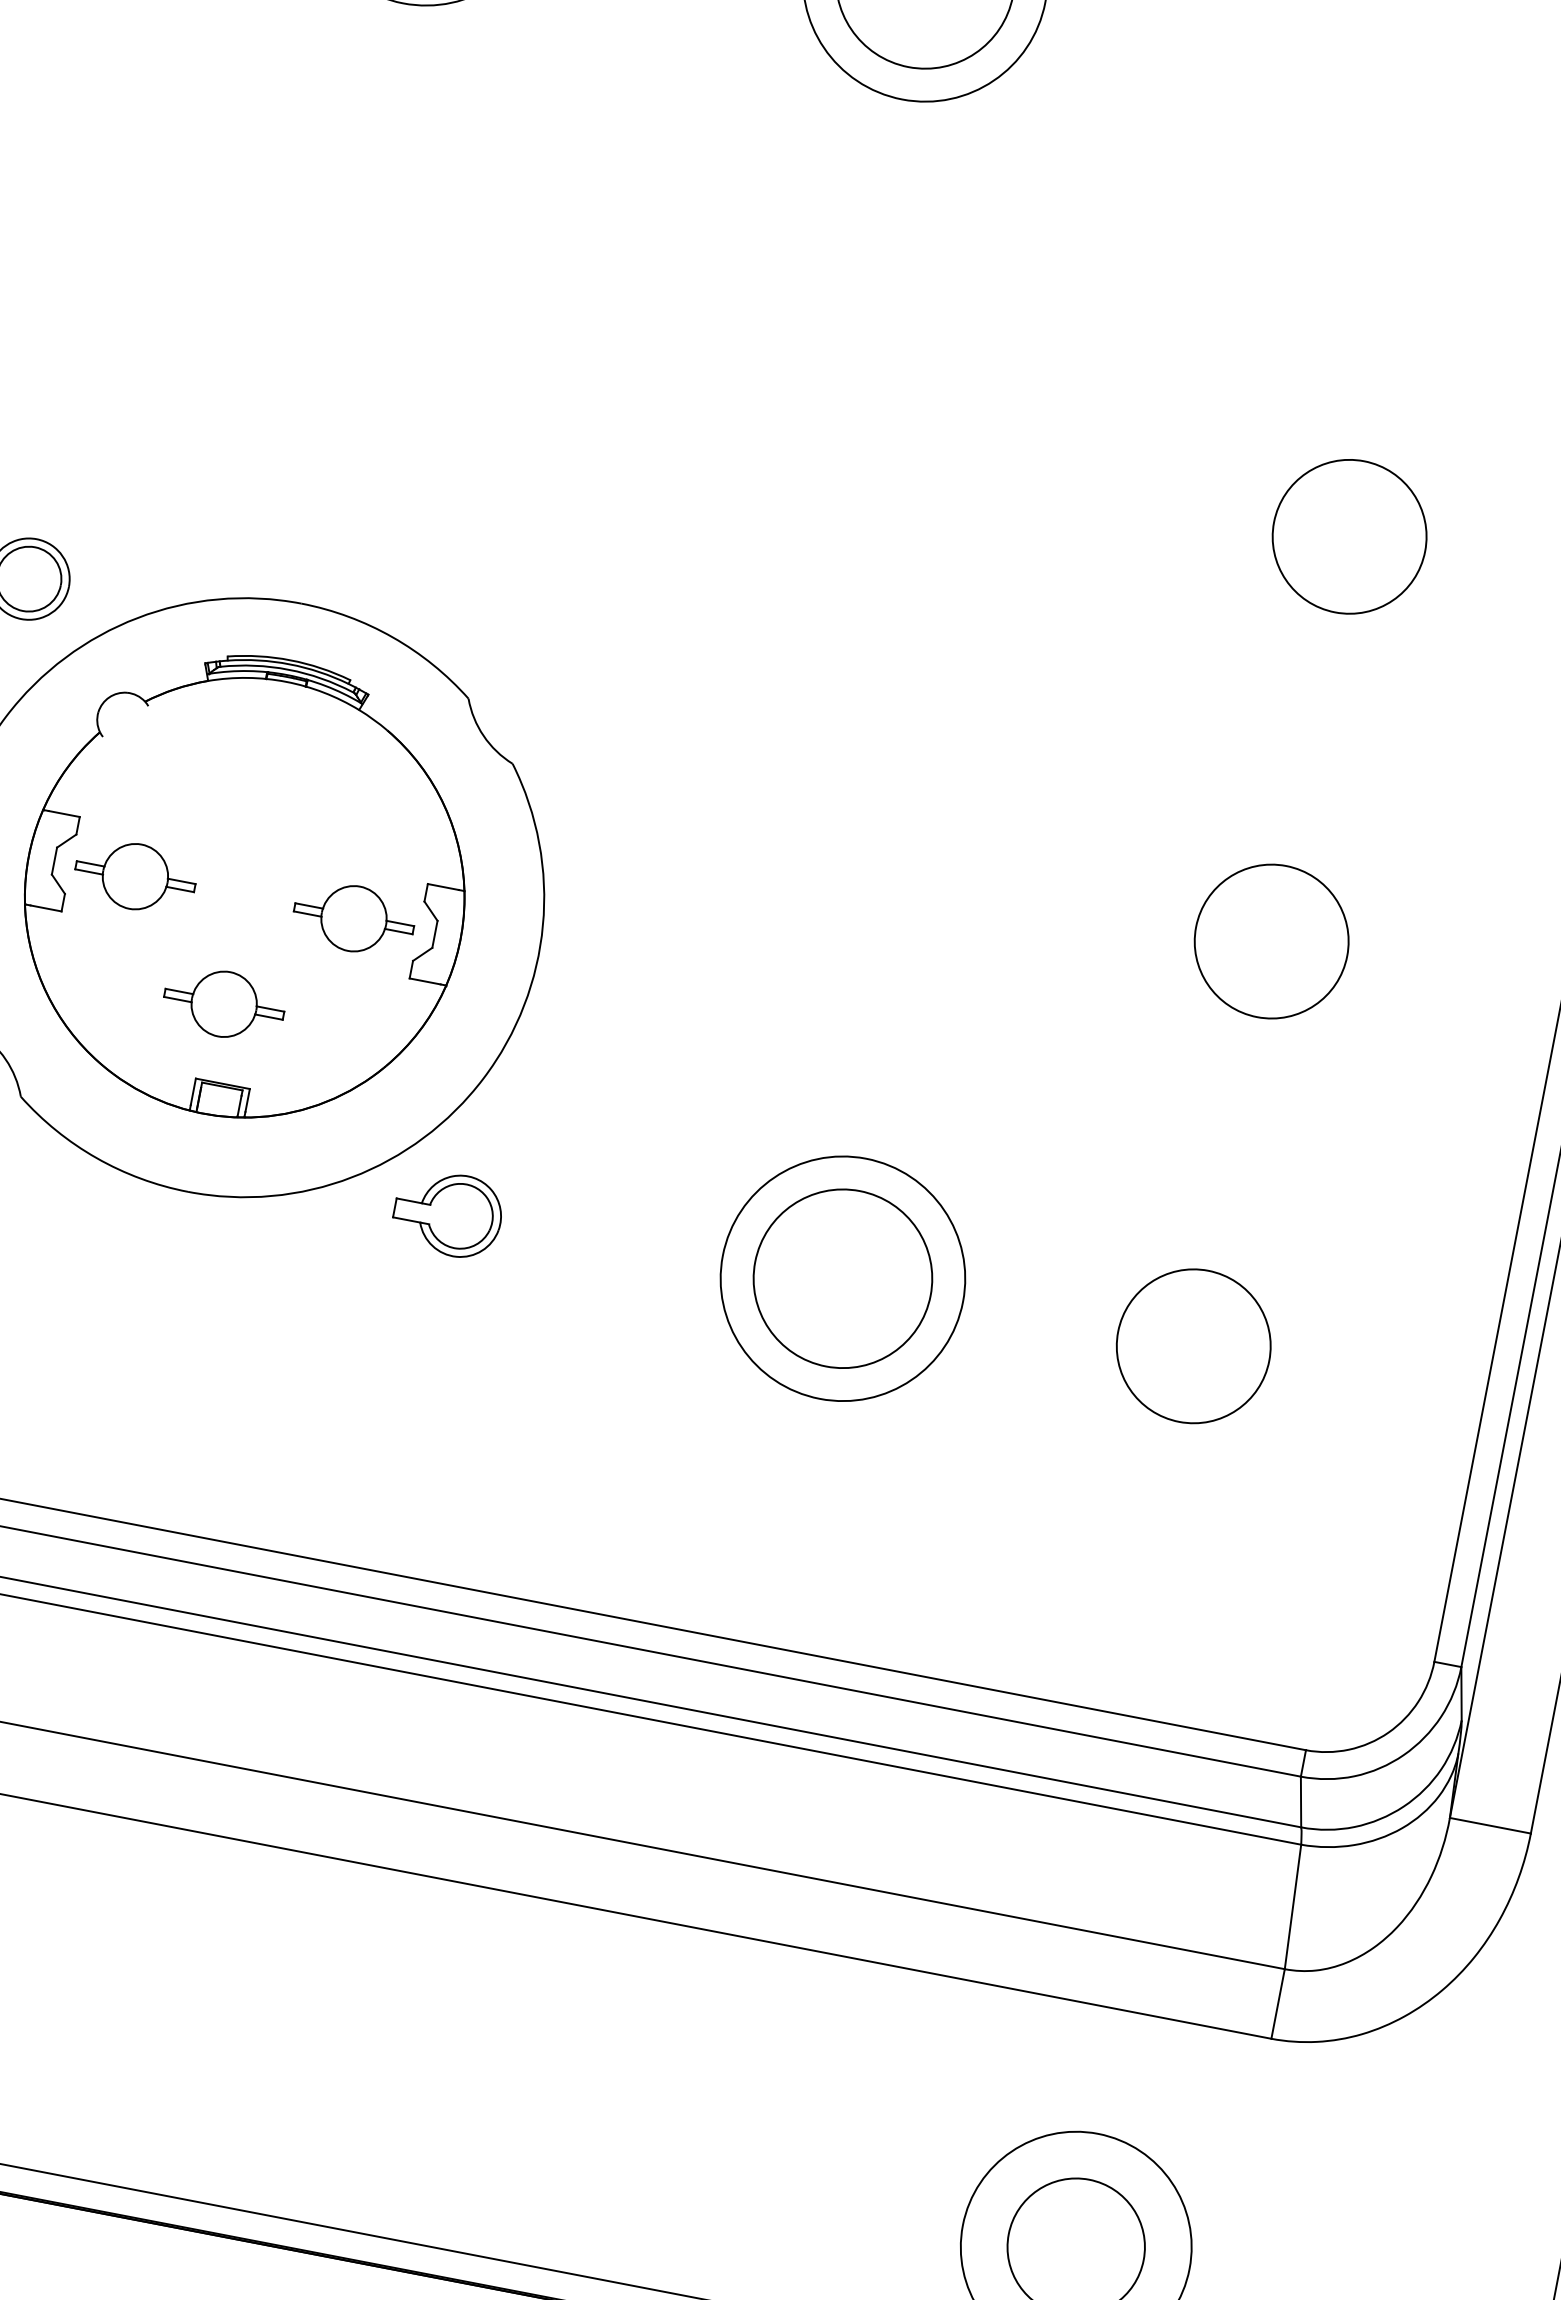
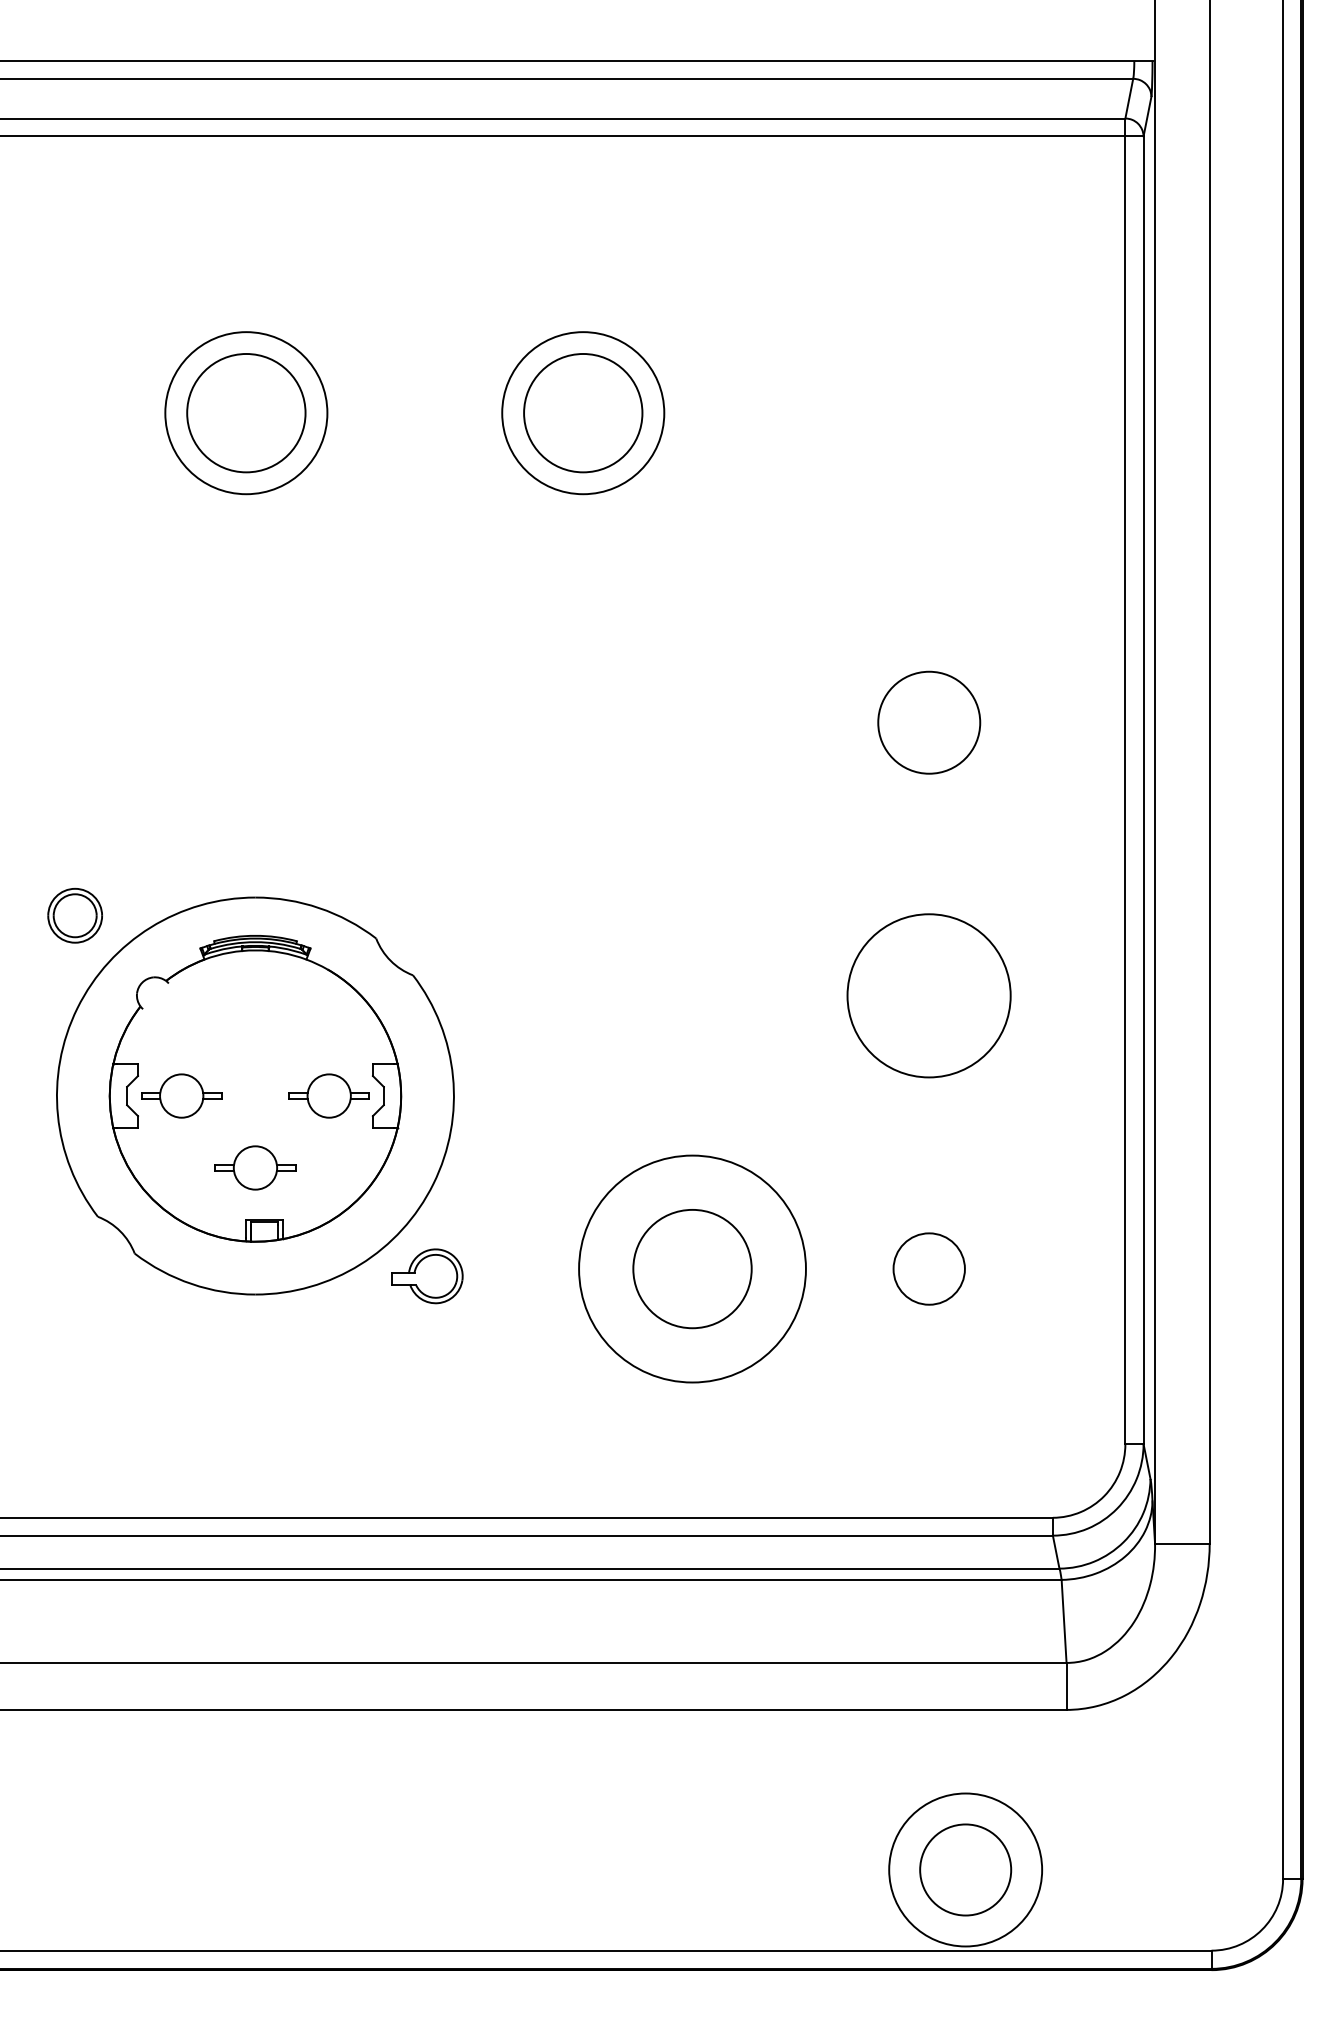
circle: (1272, 941) -> (929, 995), size x1.6
circle: (842, 1279) -> (692, 1269), size x1.4
circle: (1193, 1347) -> (929, 1269), size x0.7

